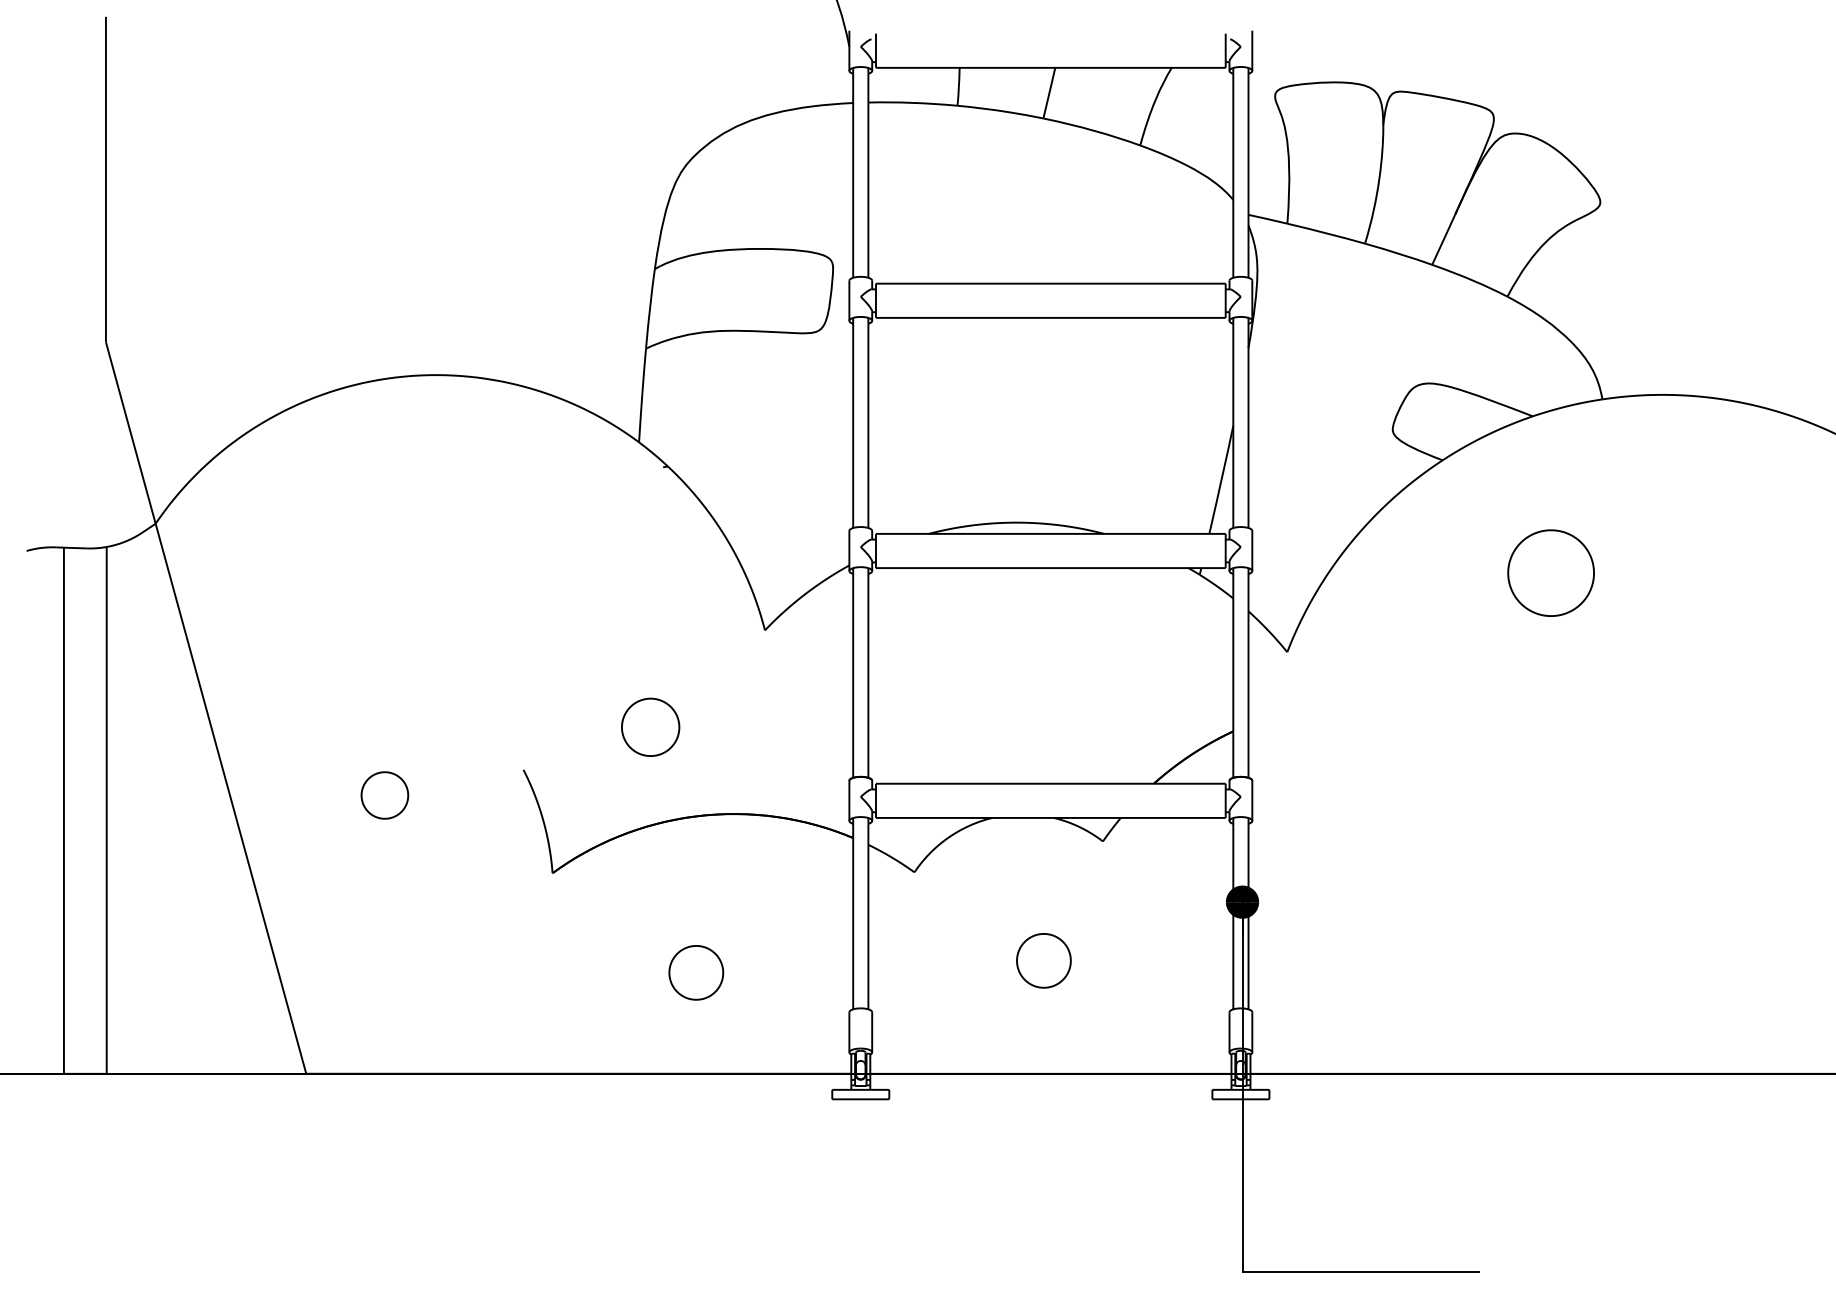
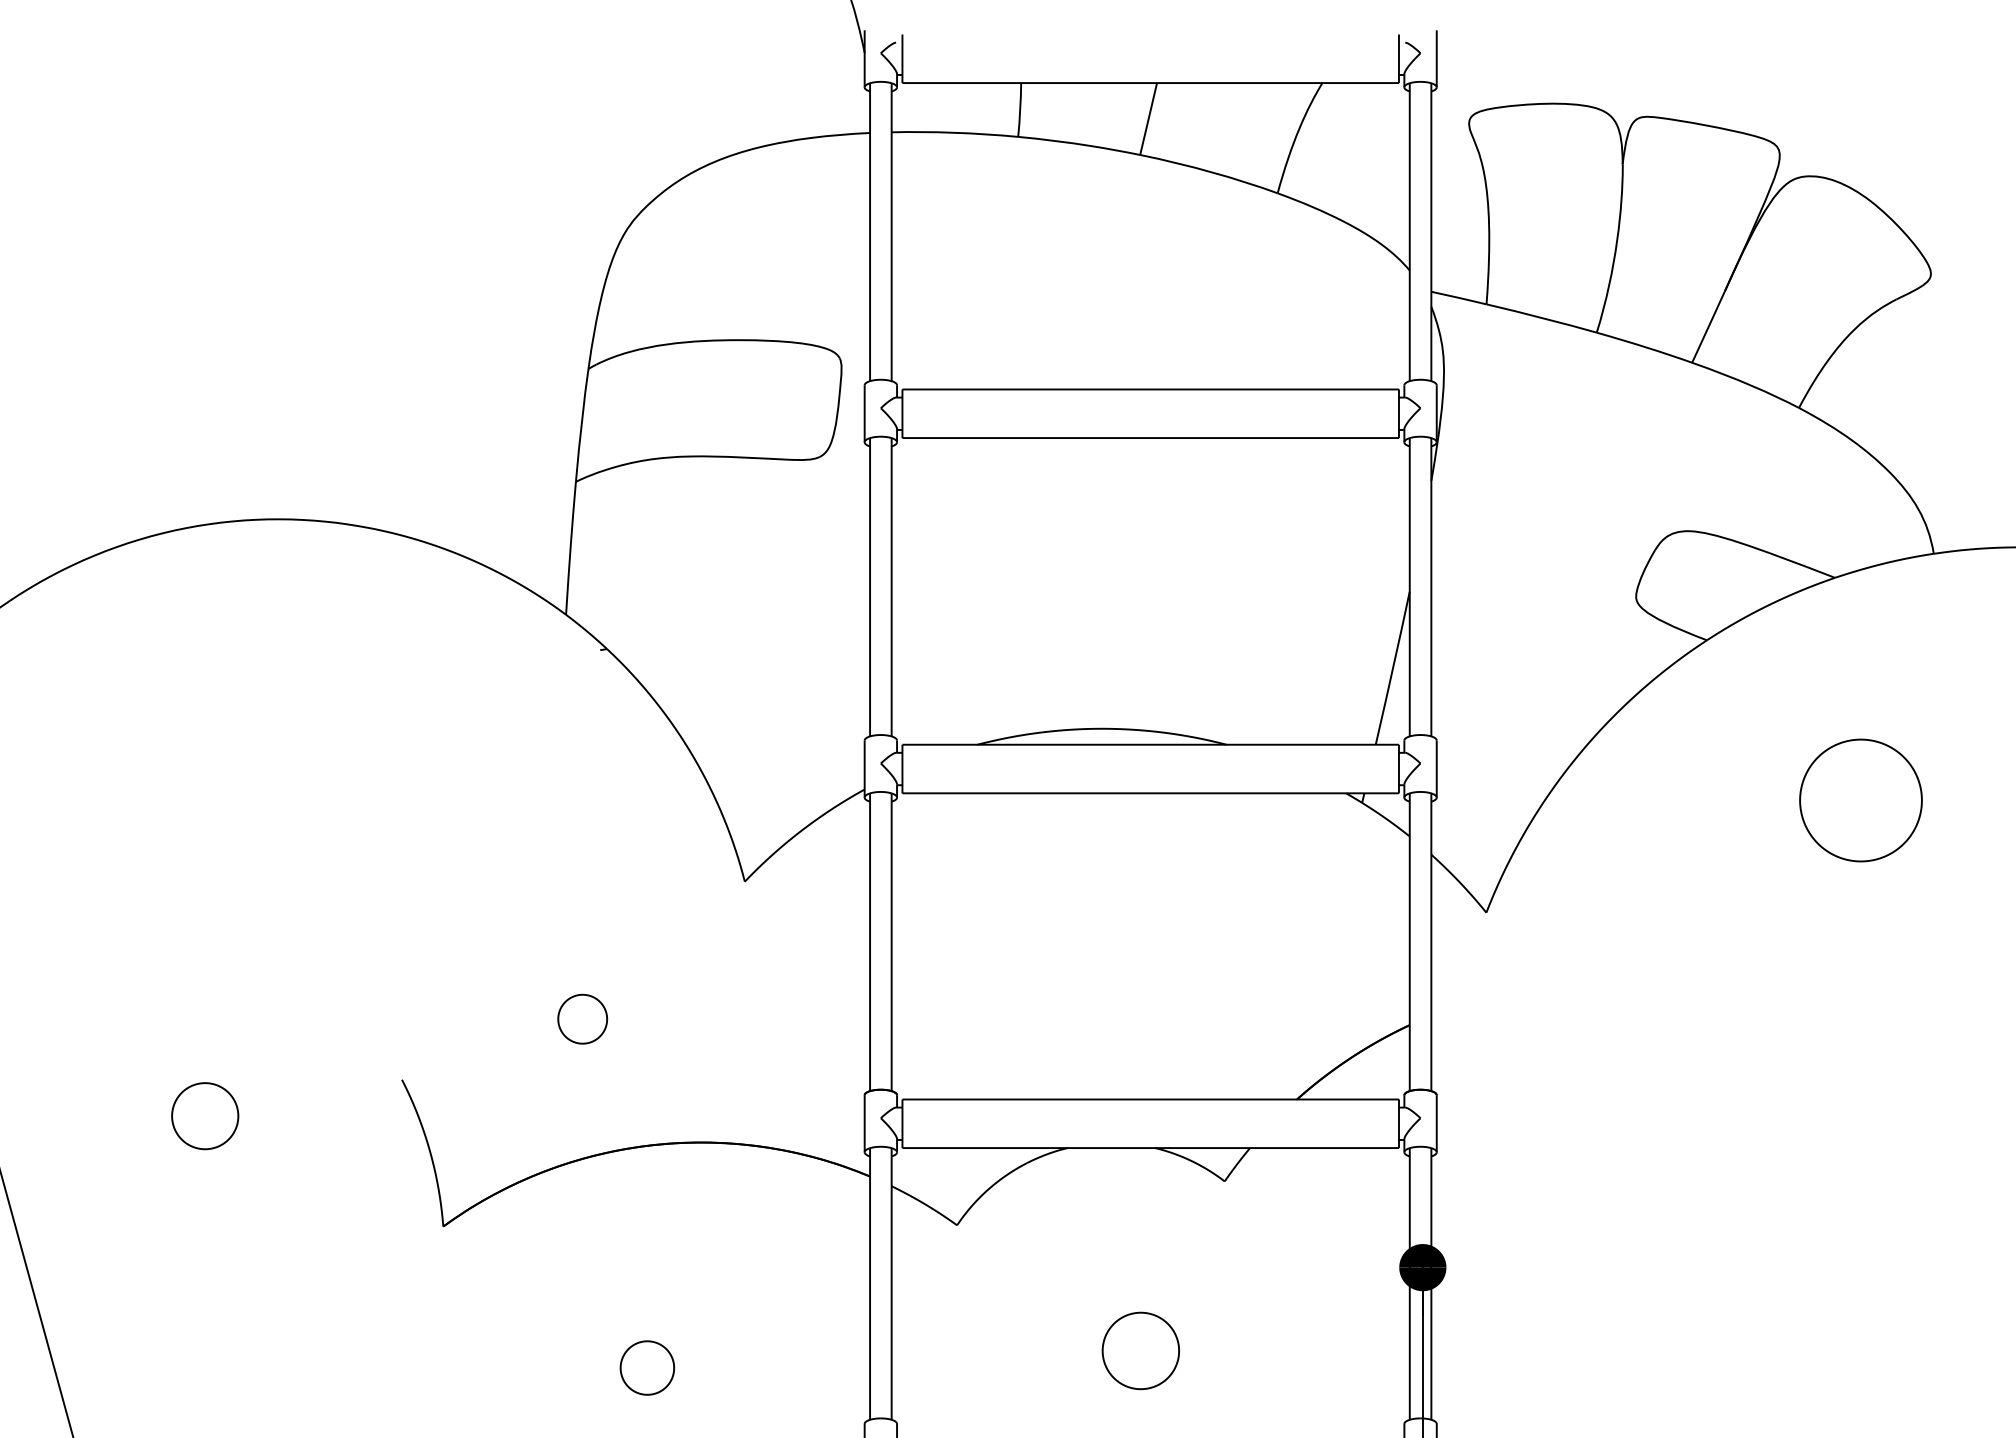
part: (650, 726) -> (582, 1018), size x0.6
part: (696, 972) -> (647, 1367), size x0.7

